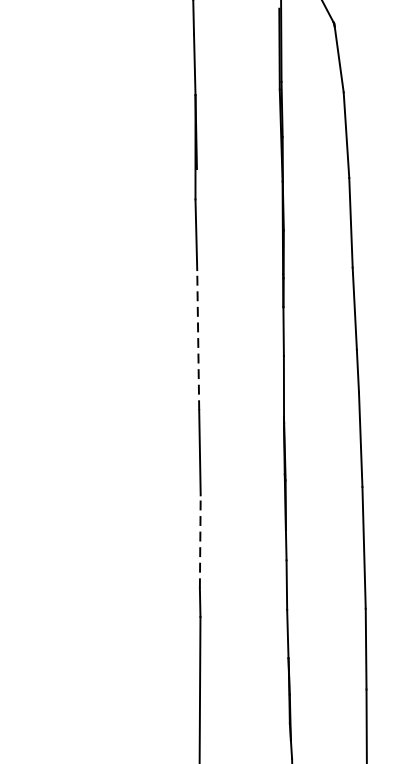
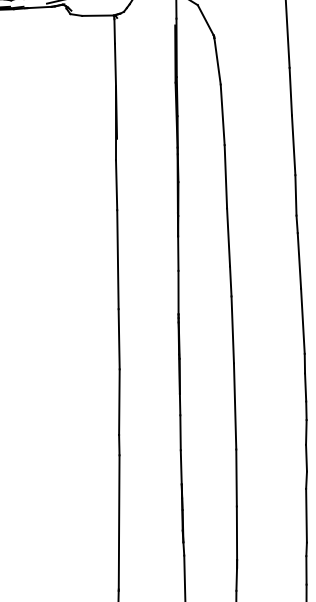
line: (197, 339) -> (117, 259), dashed -> solid
line: (200, 542) -> (119, 402), dashed -> solid

